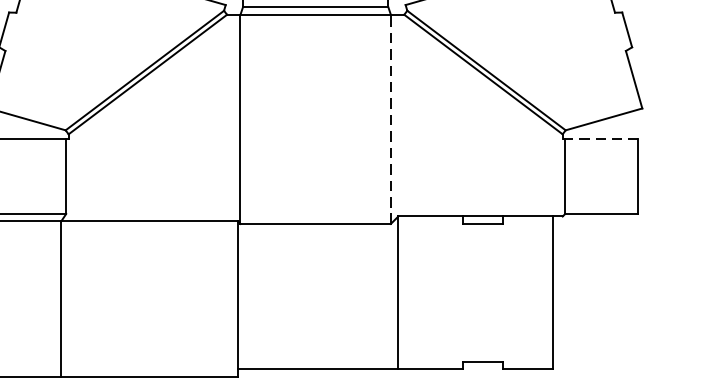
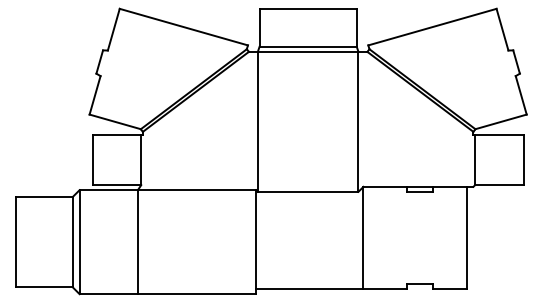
line: (390, 118) -> (358, 121), dashed -> solid
line: (601, 139) -> (499, 135), dashed -> solid

